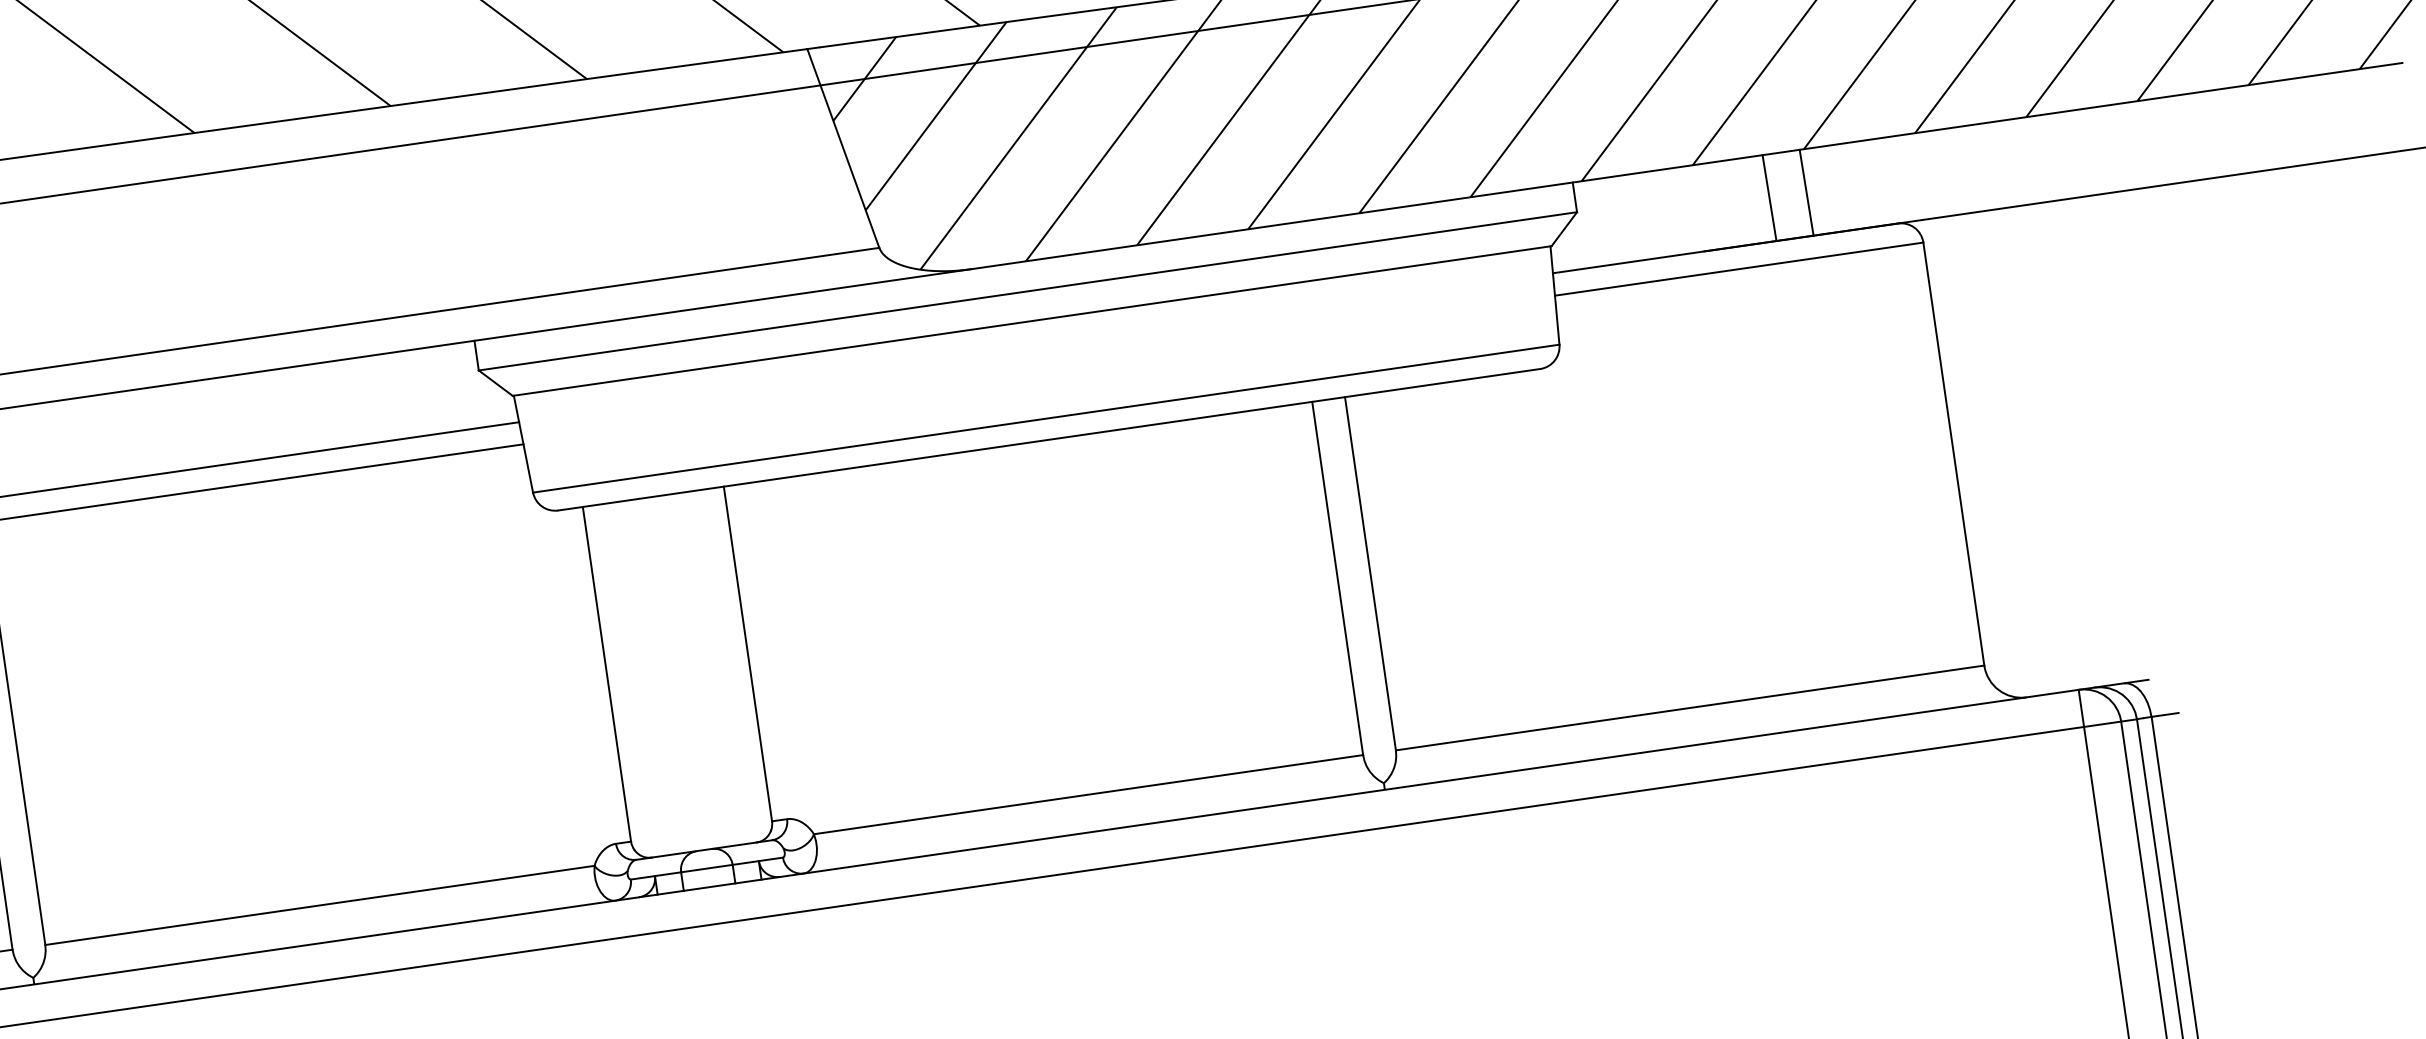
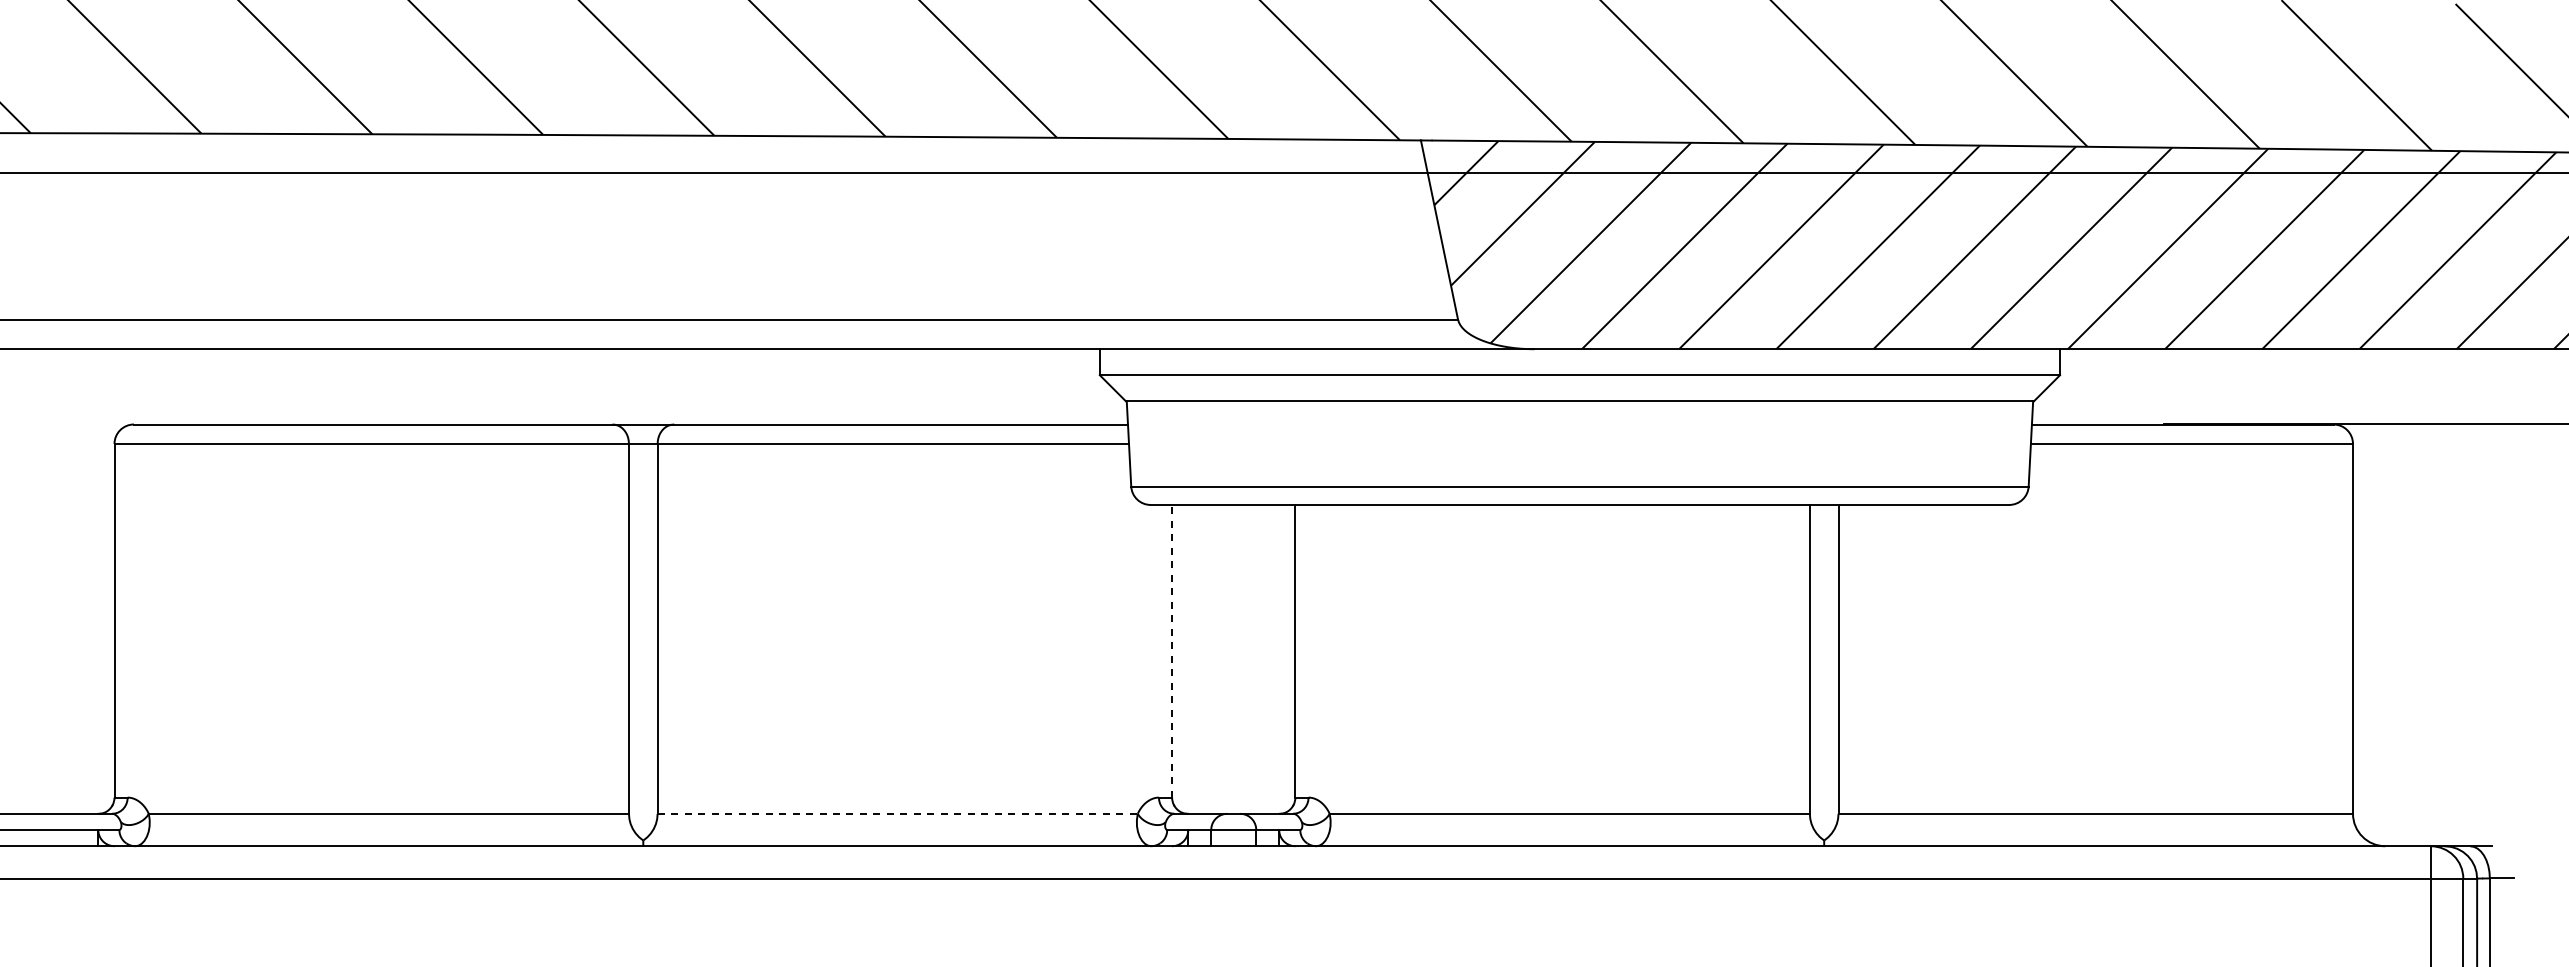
line: (1805, 192) -> (2258, 386), removed
line: (1769, 197) -> (2226, 386), removed
line: (607, 673) -> (1172, 650), solid -> dashed
line: (320, 904) -> (898, 813), solid -> dashed

